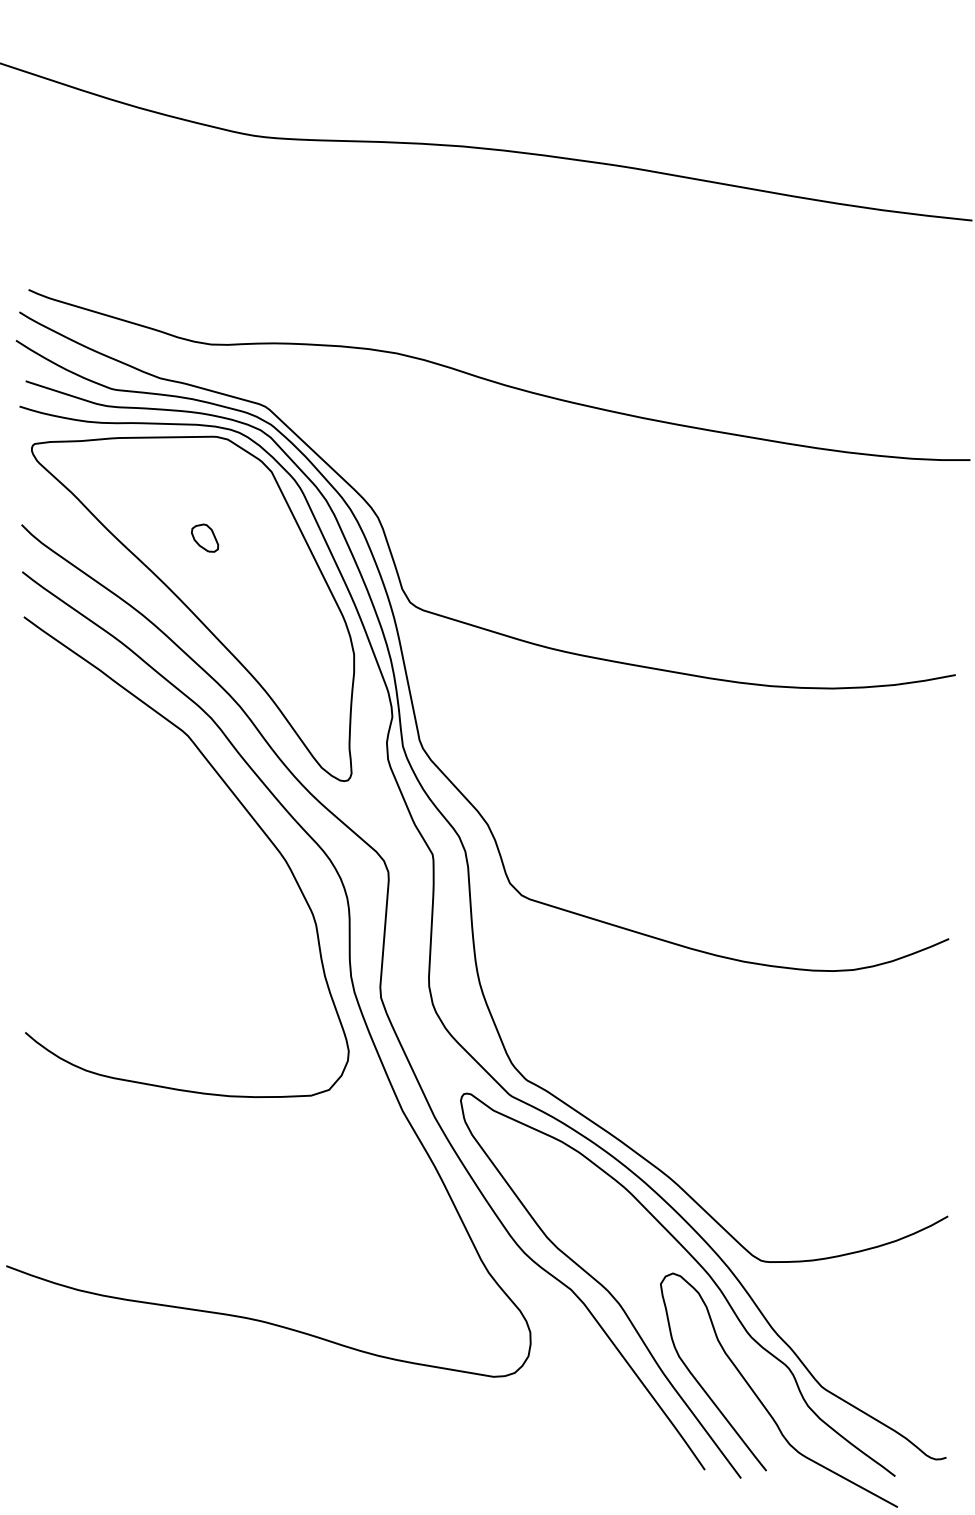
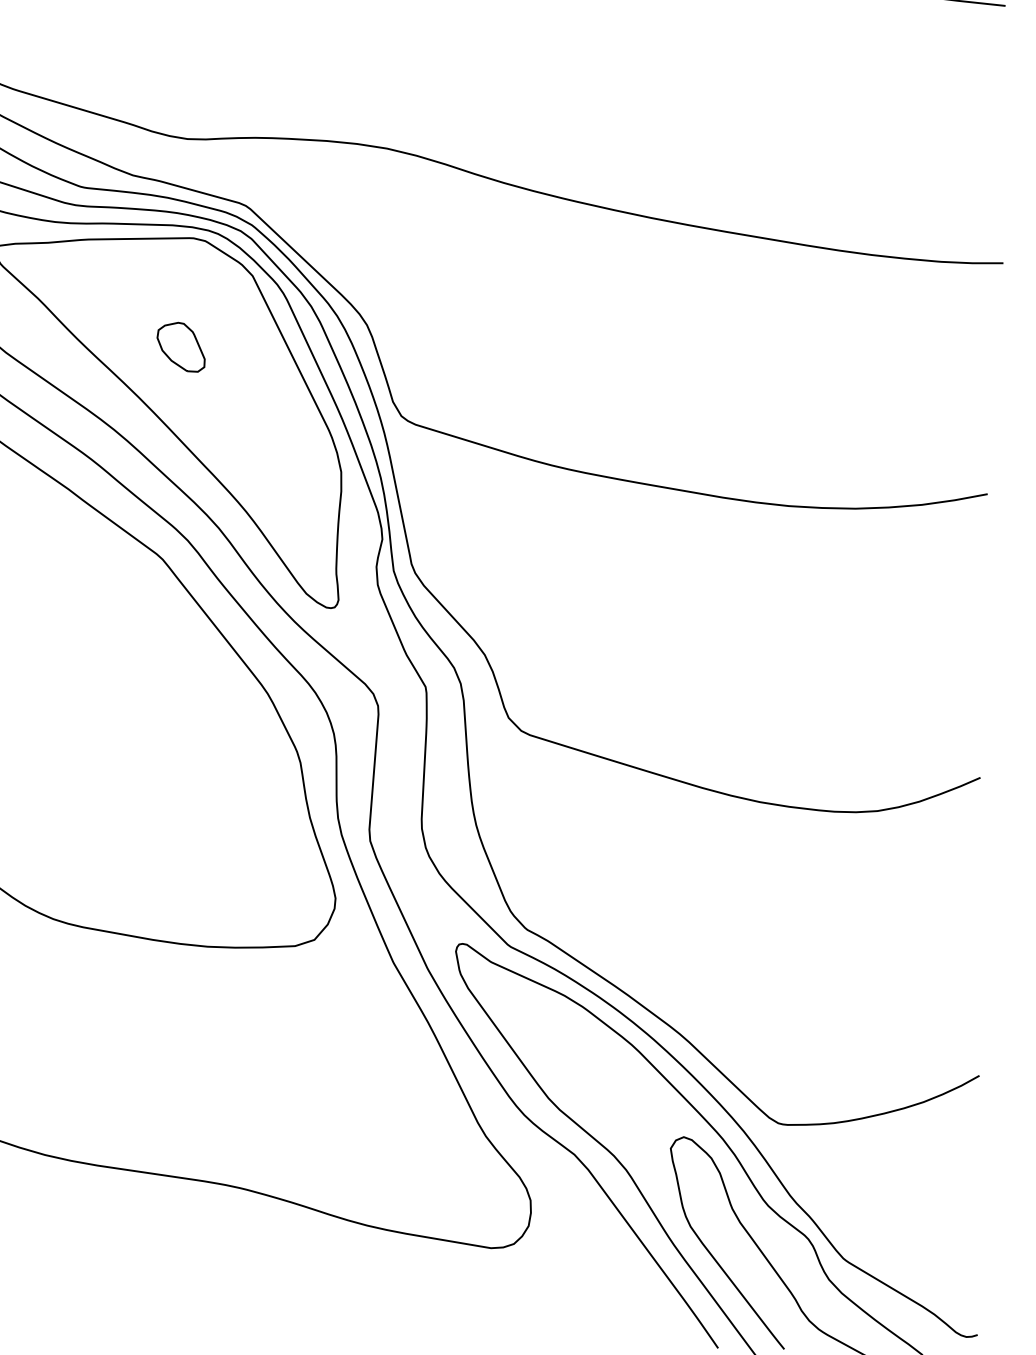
part: (204, 537) -> (180, 346), size x1.67

